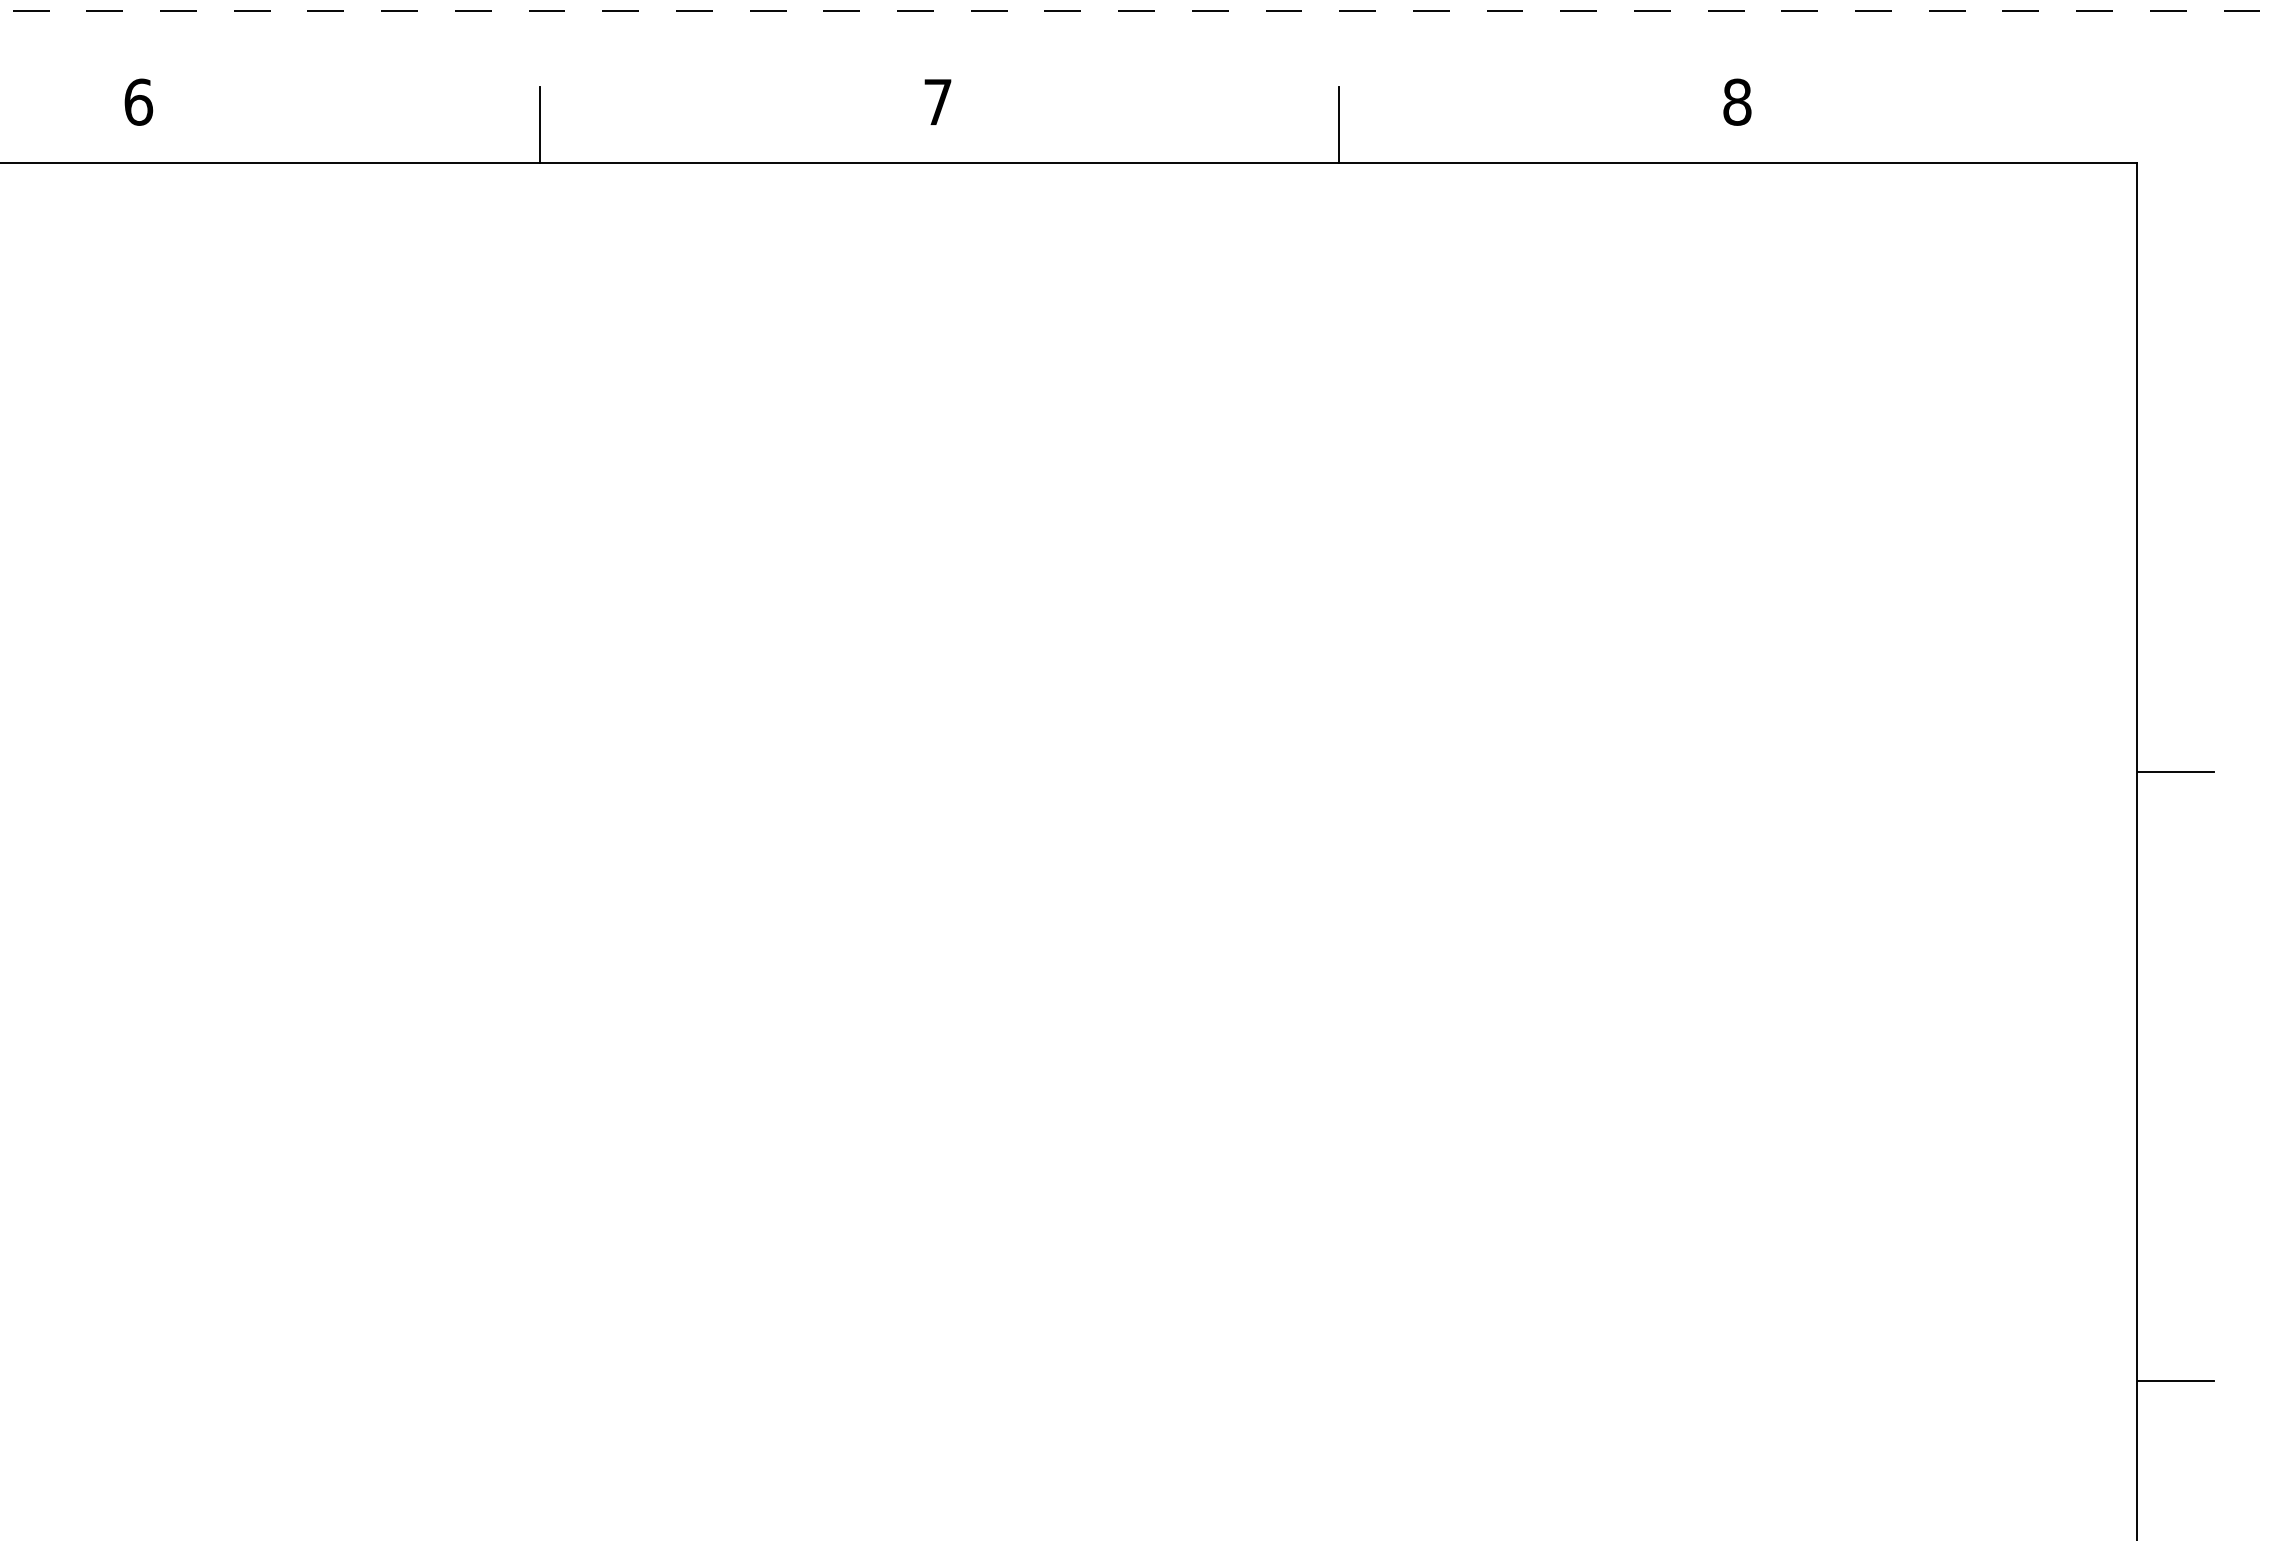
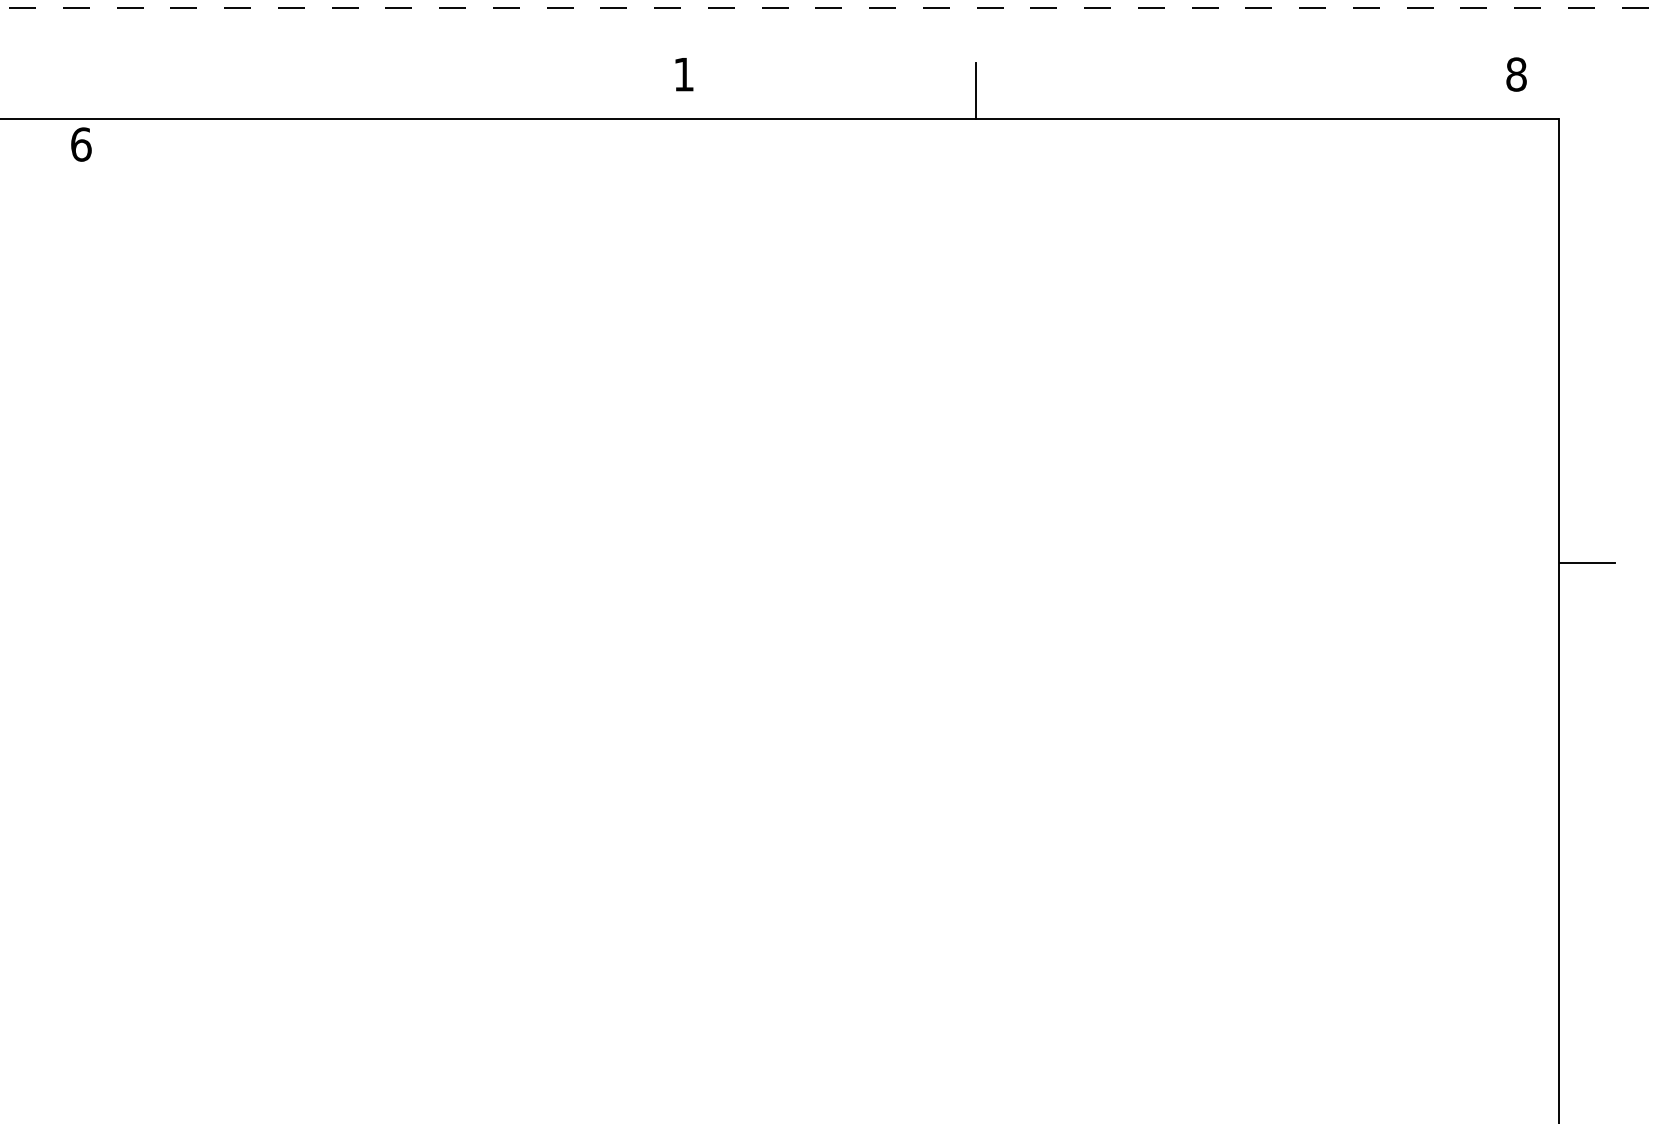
text: (138, 101) -> (81, 144), moved
text: (937, 101) -> (683, 74), 7 -> 1
text: (1737, 101) -> (1516, 74), moved
line: (539, 125) -> (393, 91), removed
line: (2176, 1381) -> (1587, 1007), removed

